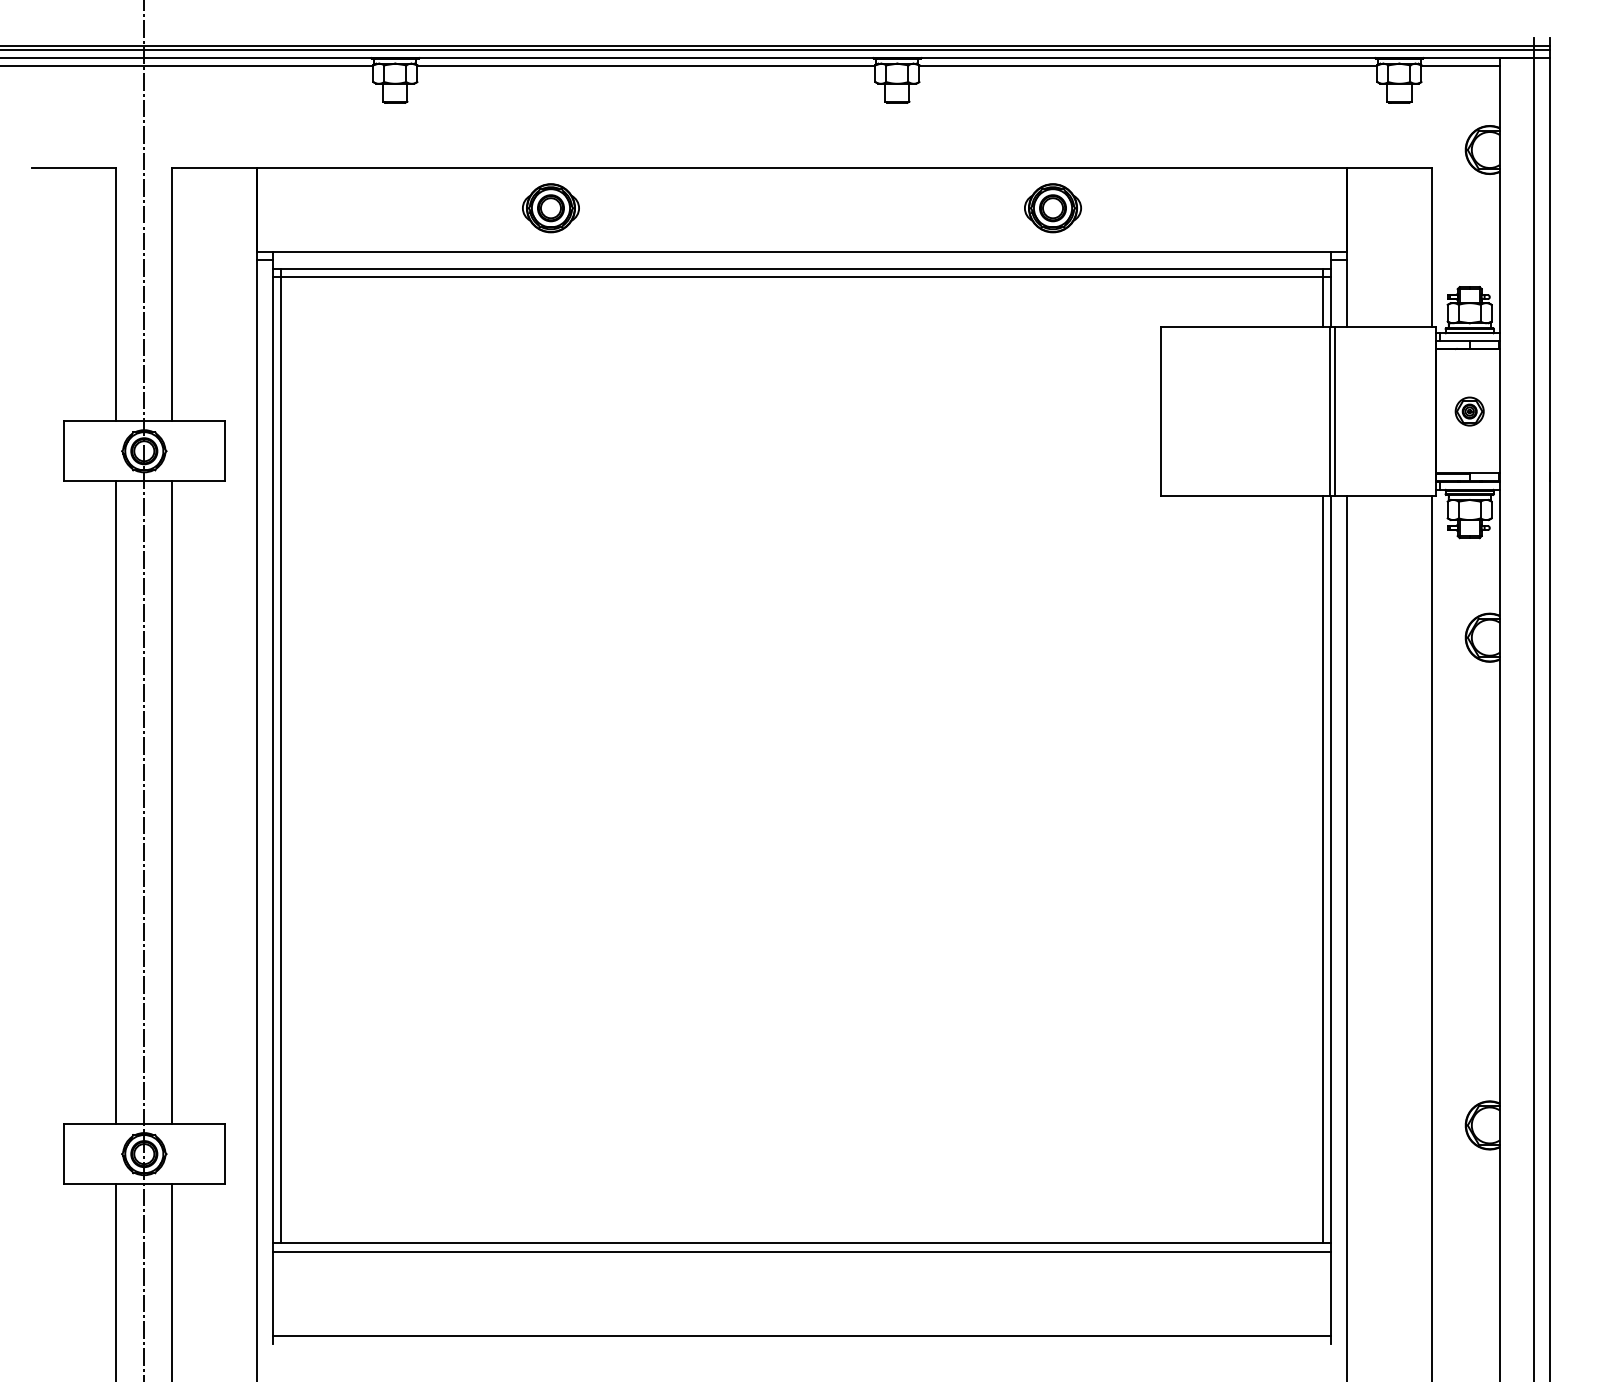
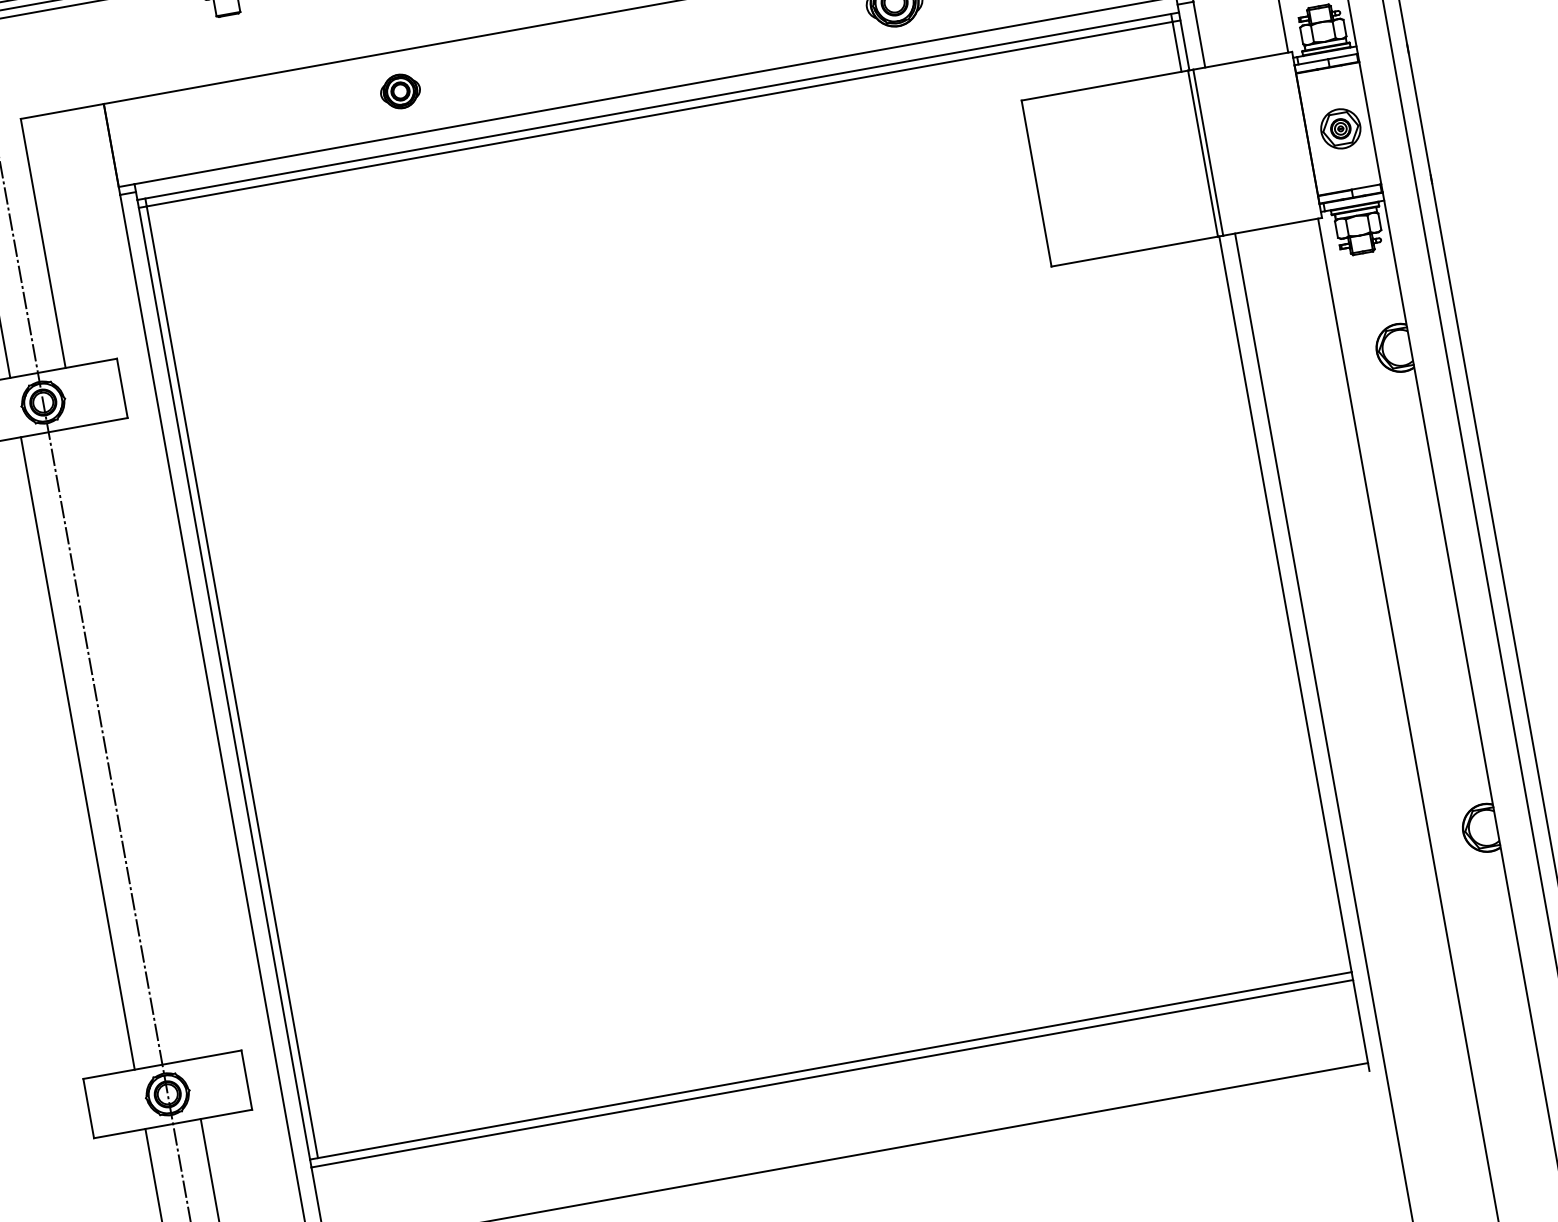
part: (550, 208) -> (400, 91), size x0.7
part: (1469, 411) -> (1340, 128), size x1.4
line: (172, 802) -> (133, 743), removed
line: (1323, 869) -> (1277, 605), removed

